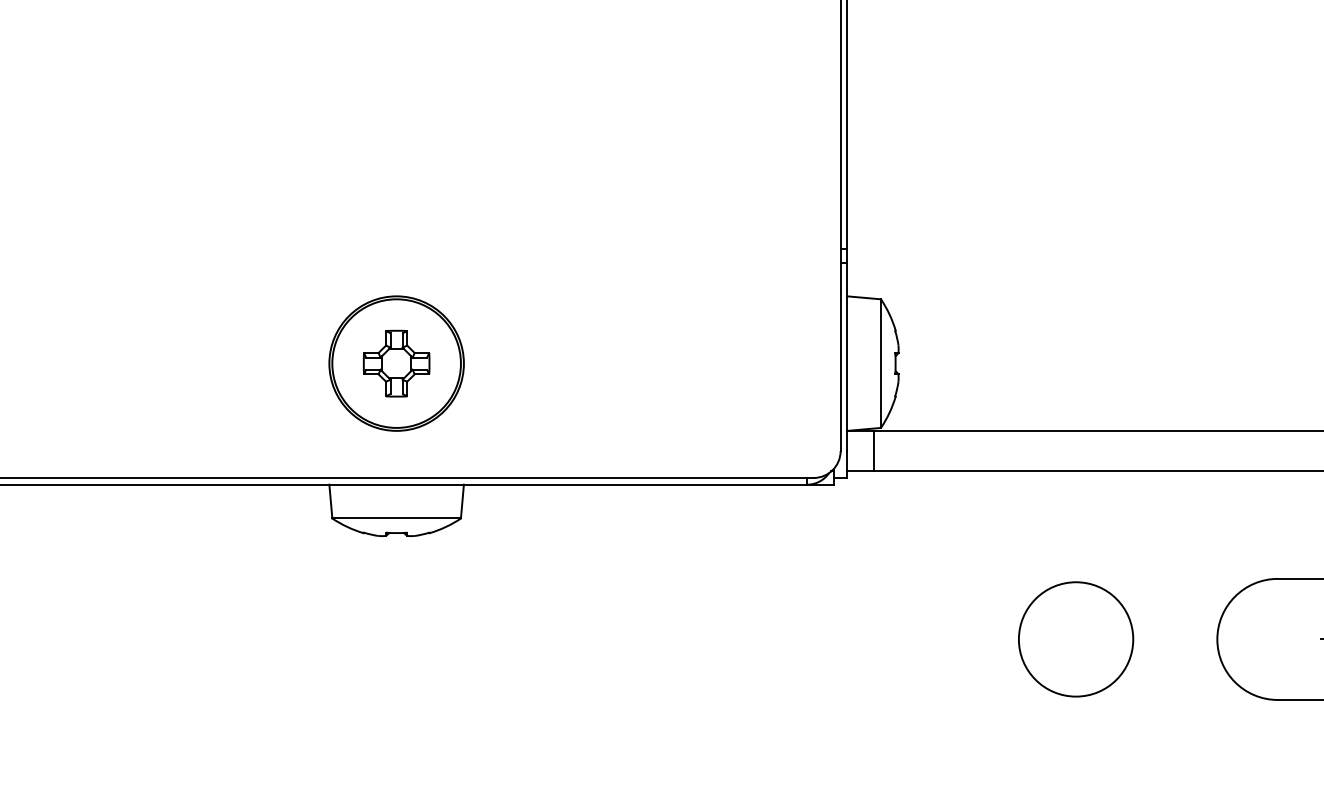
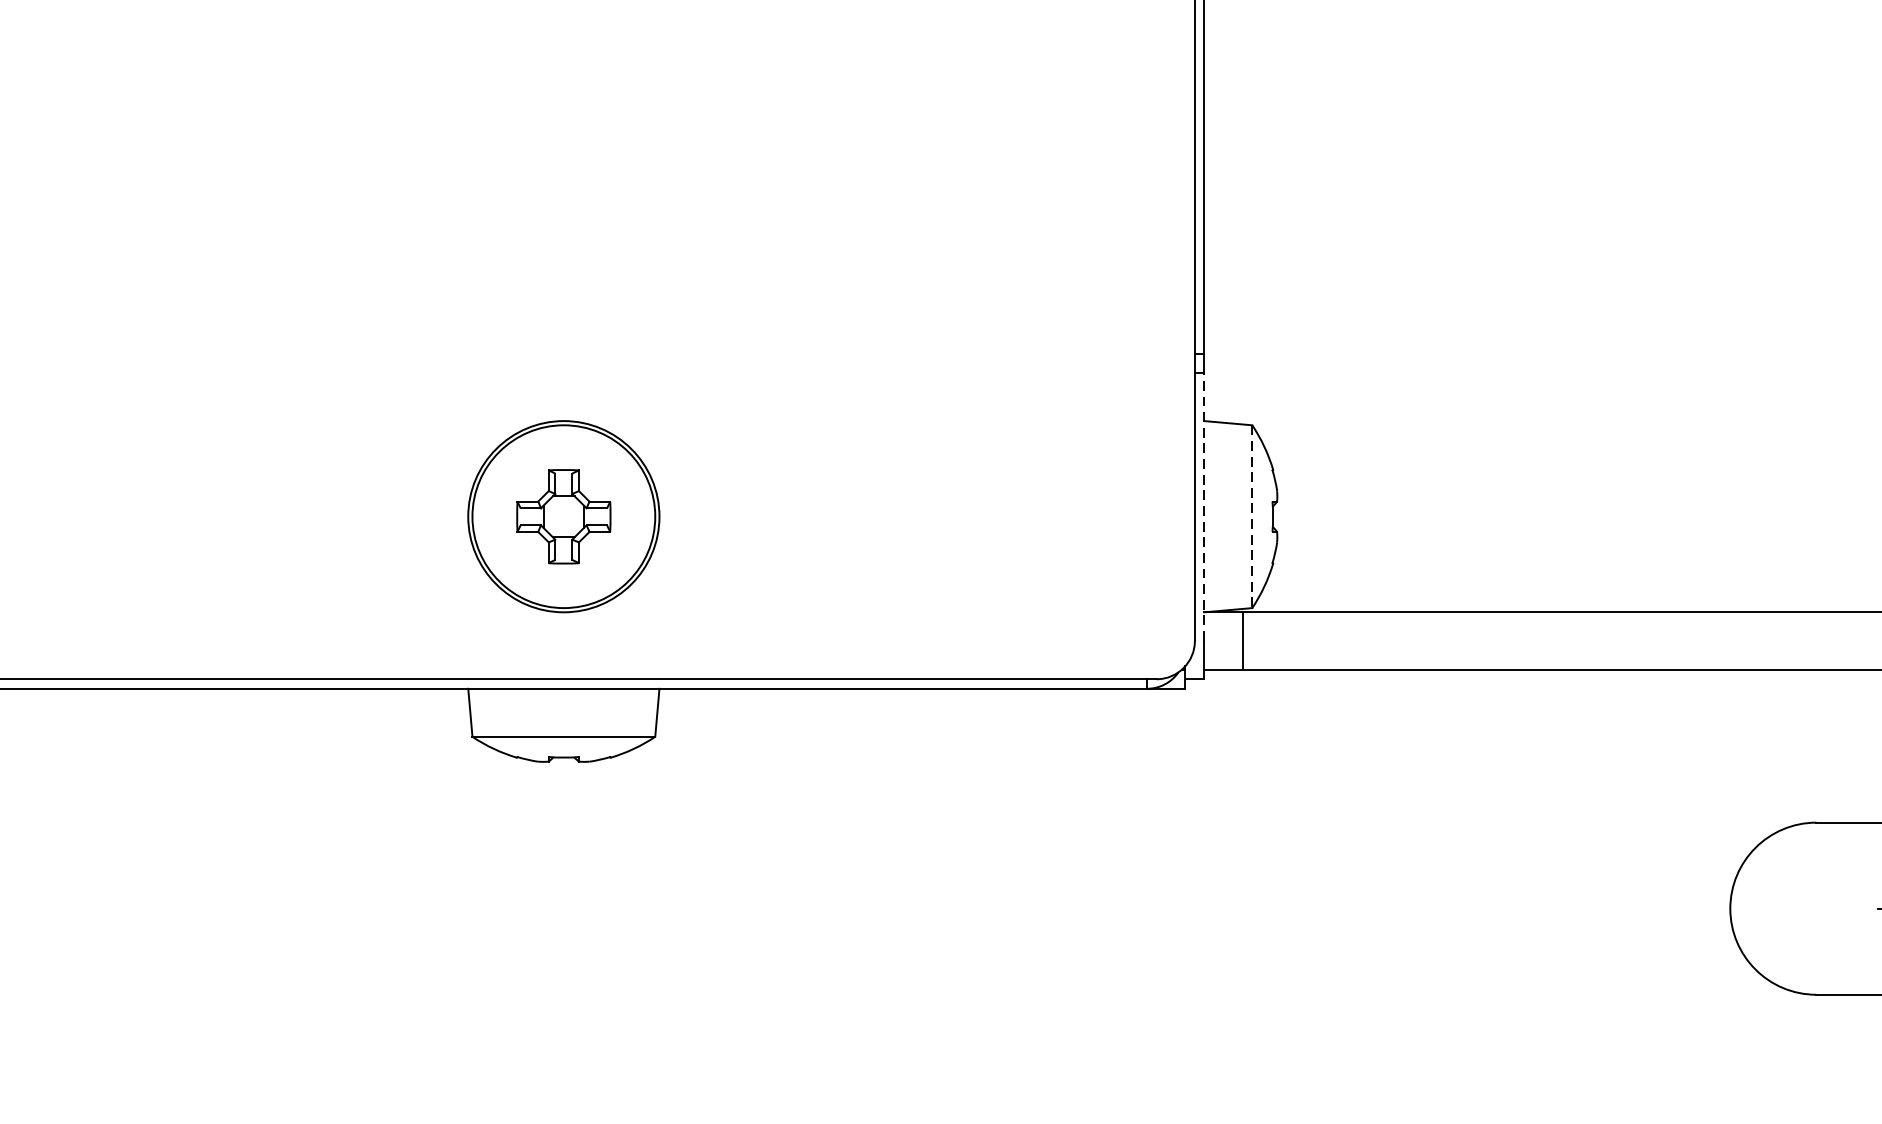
line: (847, 356) -> (1204, 506), solid -> dashed
line: (881, 364) -> (1252, 517), solid -> dashed
circle: (1076, 639) -> (1530, 908), removed

